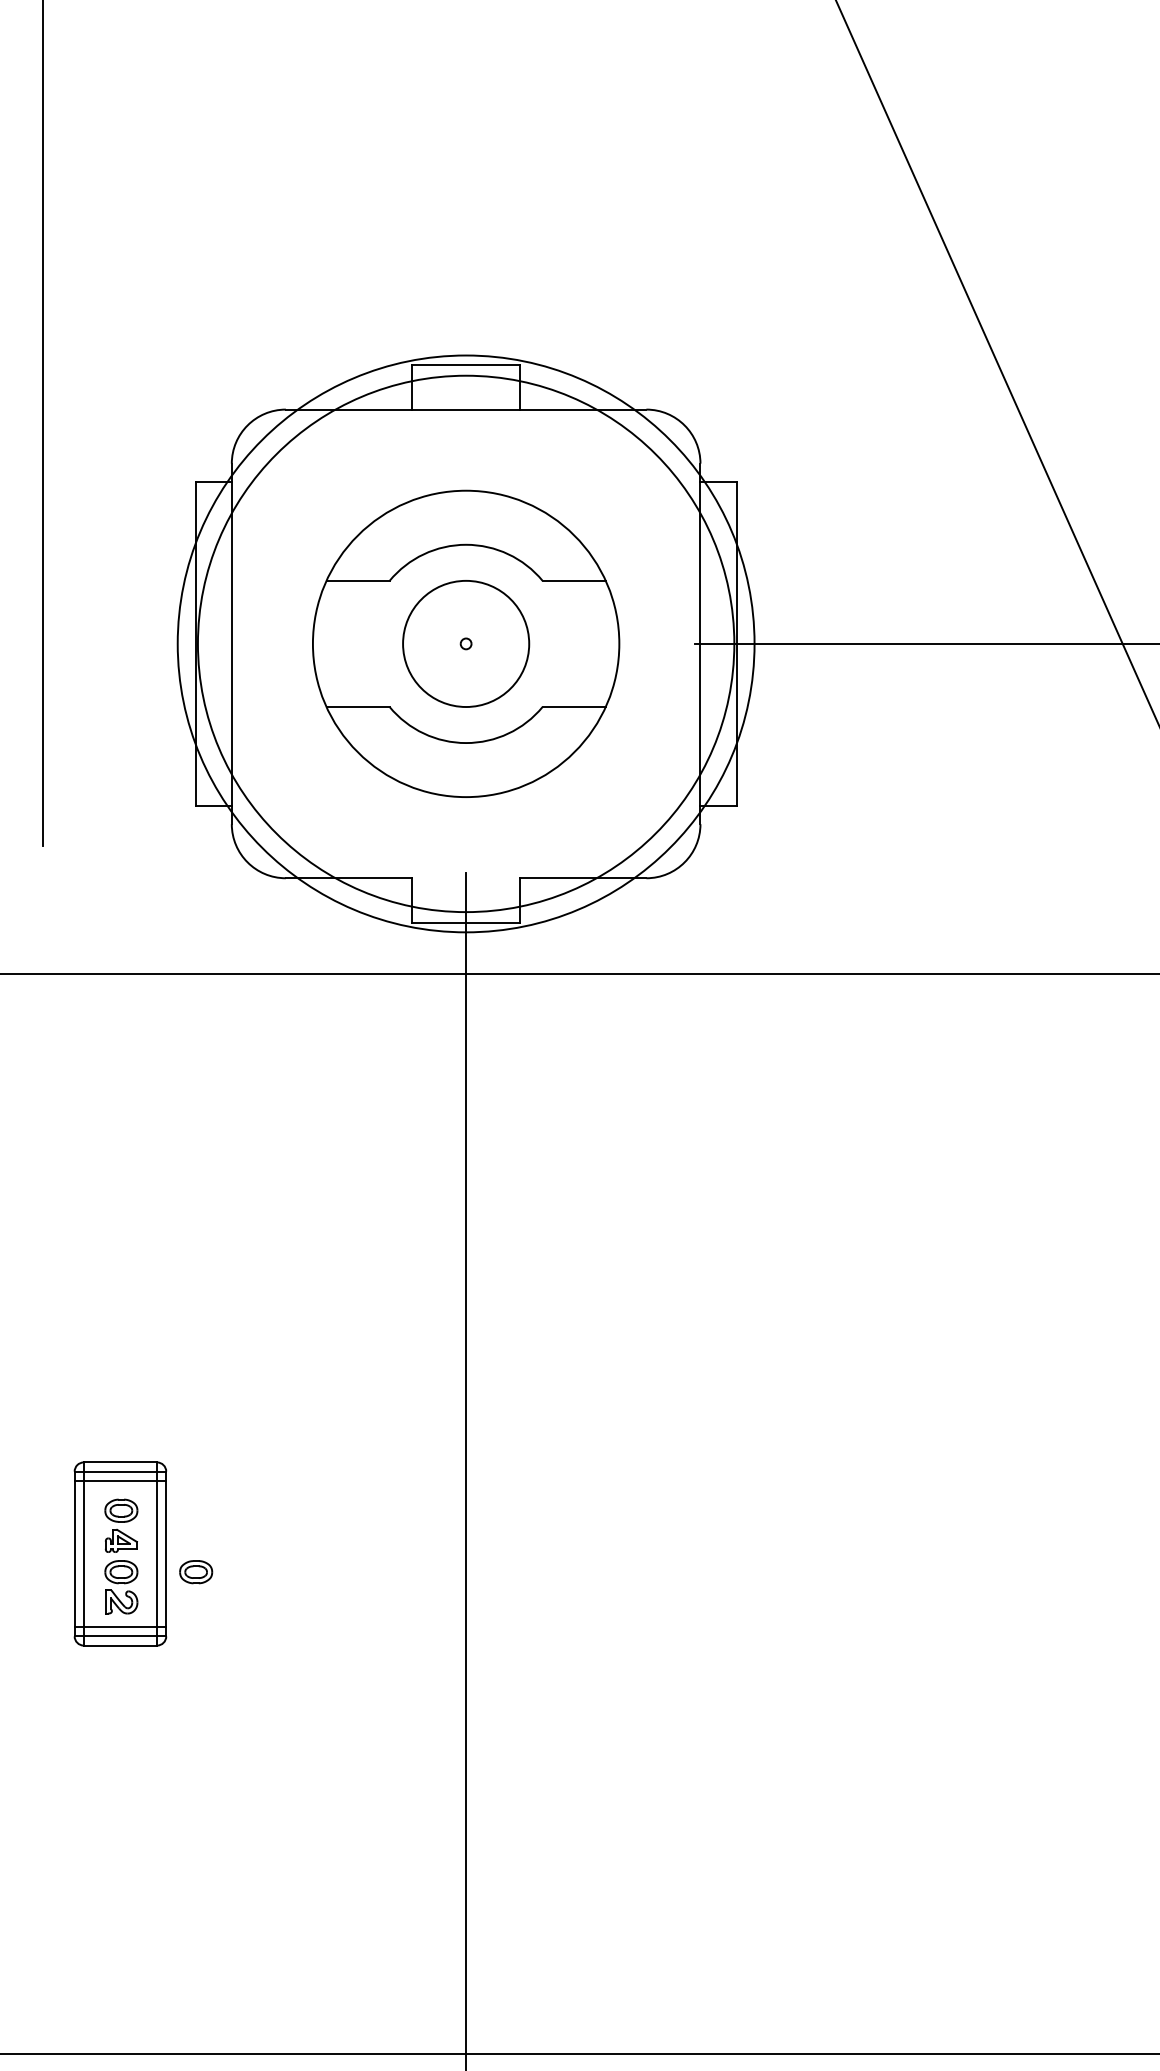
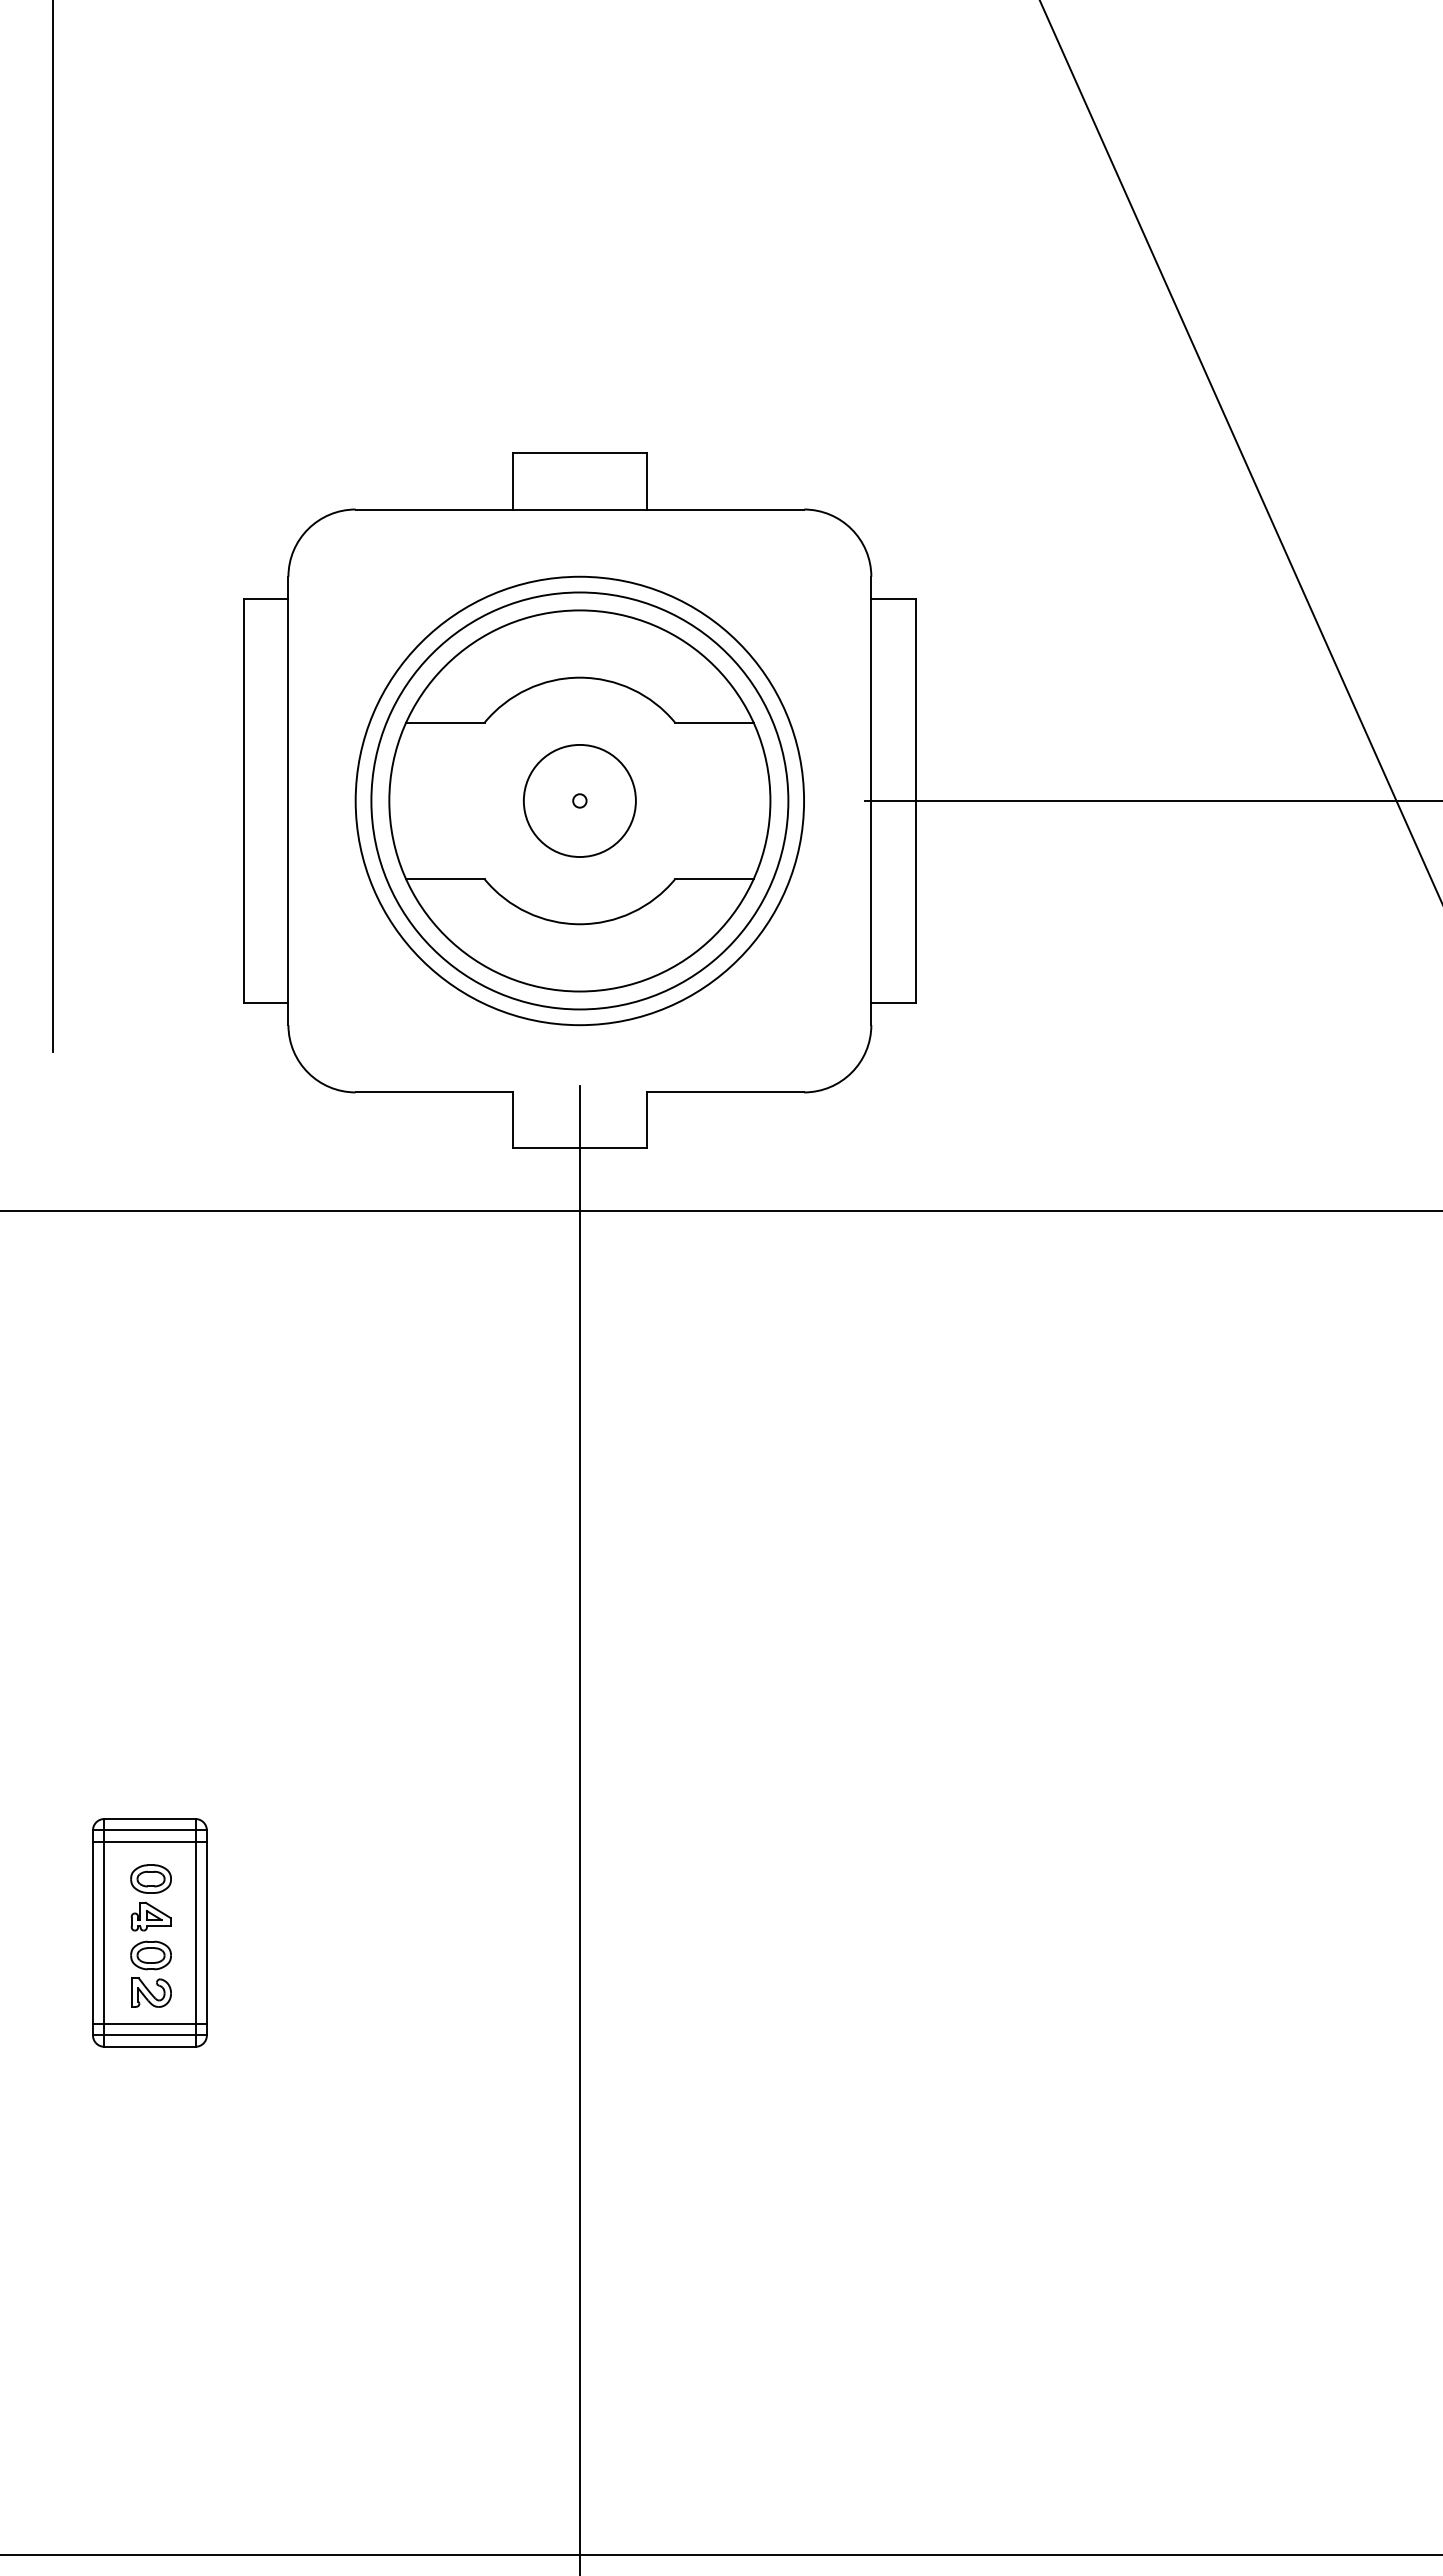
circle: (465, 643) -> (579, 800), size x0.62
circle: (465, 643) -> (579, 800), size x0.62
circle: (465, 643) -> (579, 800), size x0.71
part: (195, 1572) -> (243, 1955), removed

